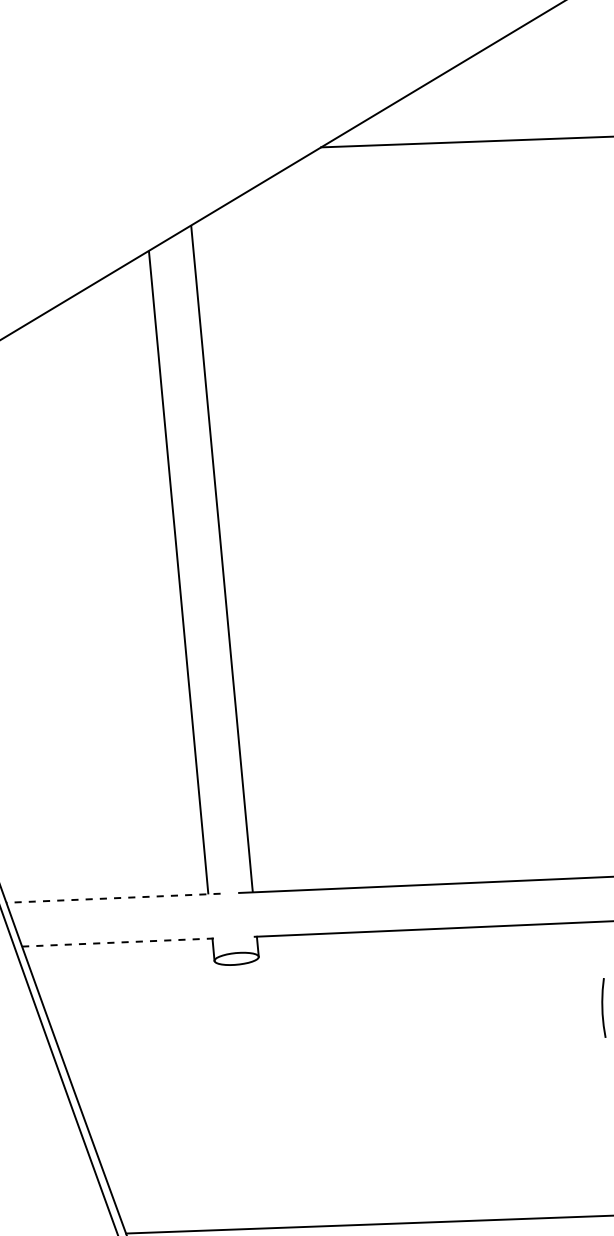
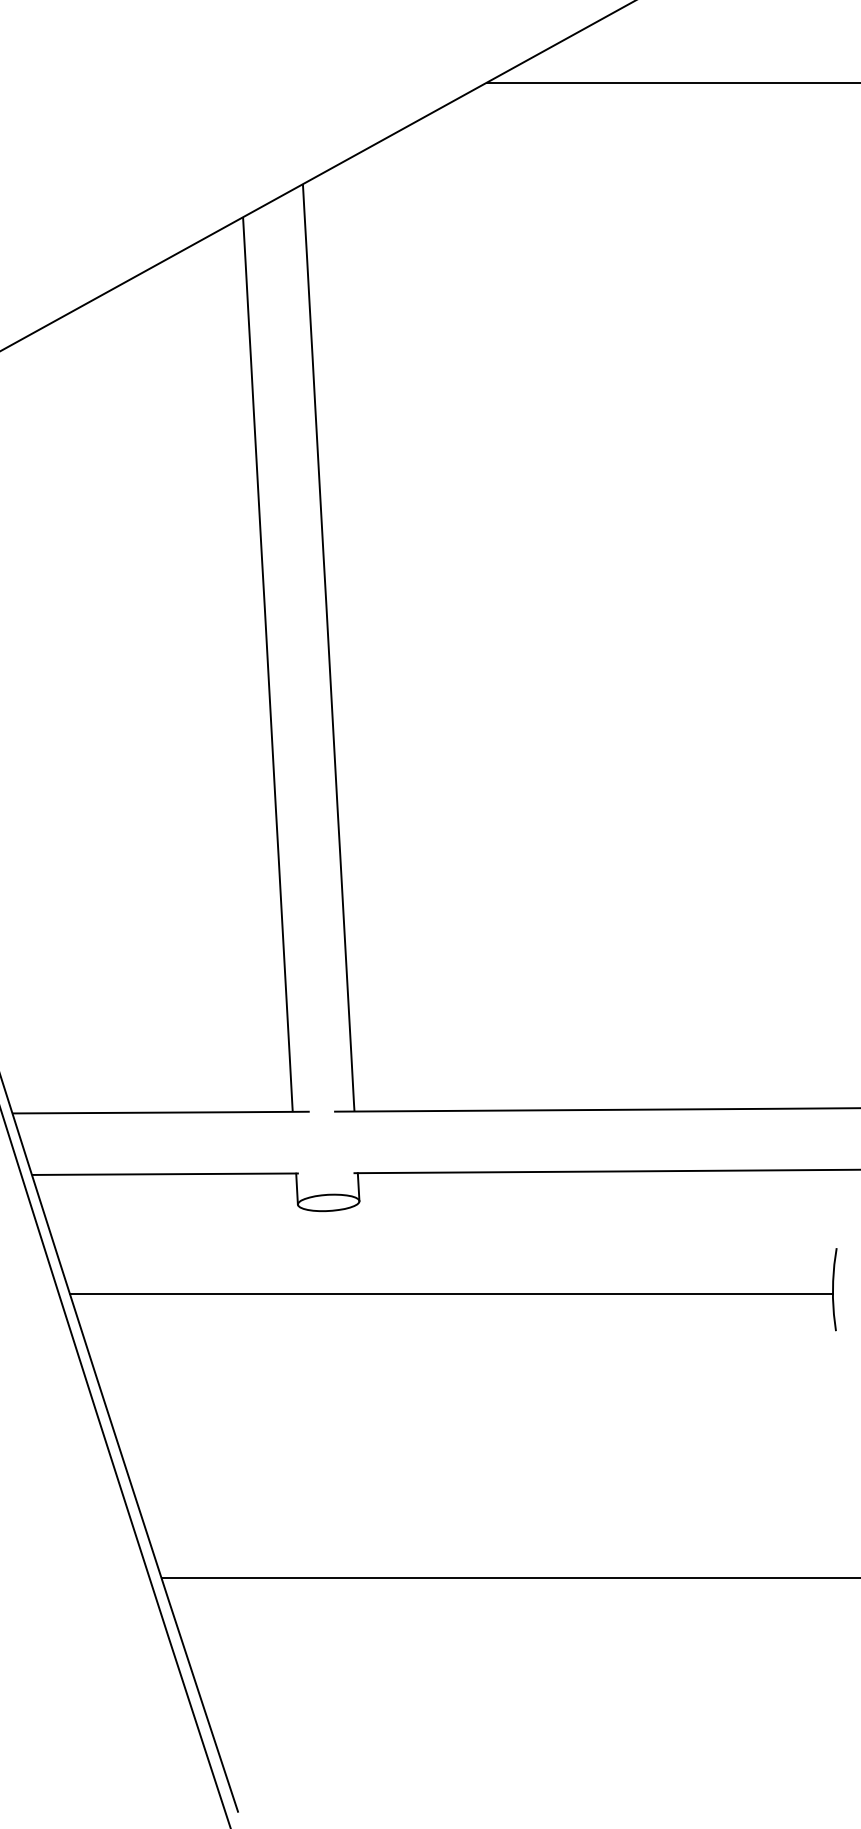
line: (113, 898) -> (160, 1112), dashed -> solid
line: (119, 942) -> (166, 1174), dashed -> solid
line: (327, 1021) -> (451, 1294), added

